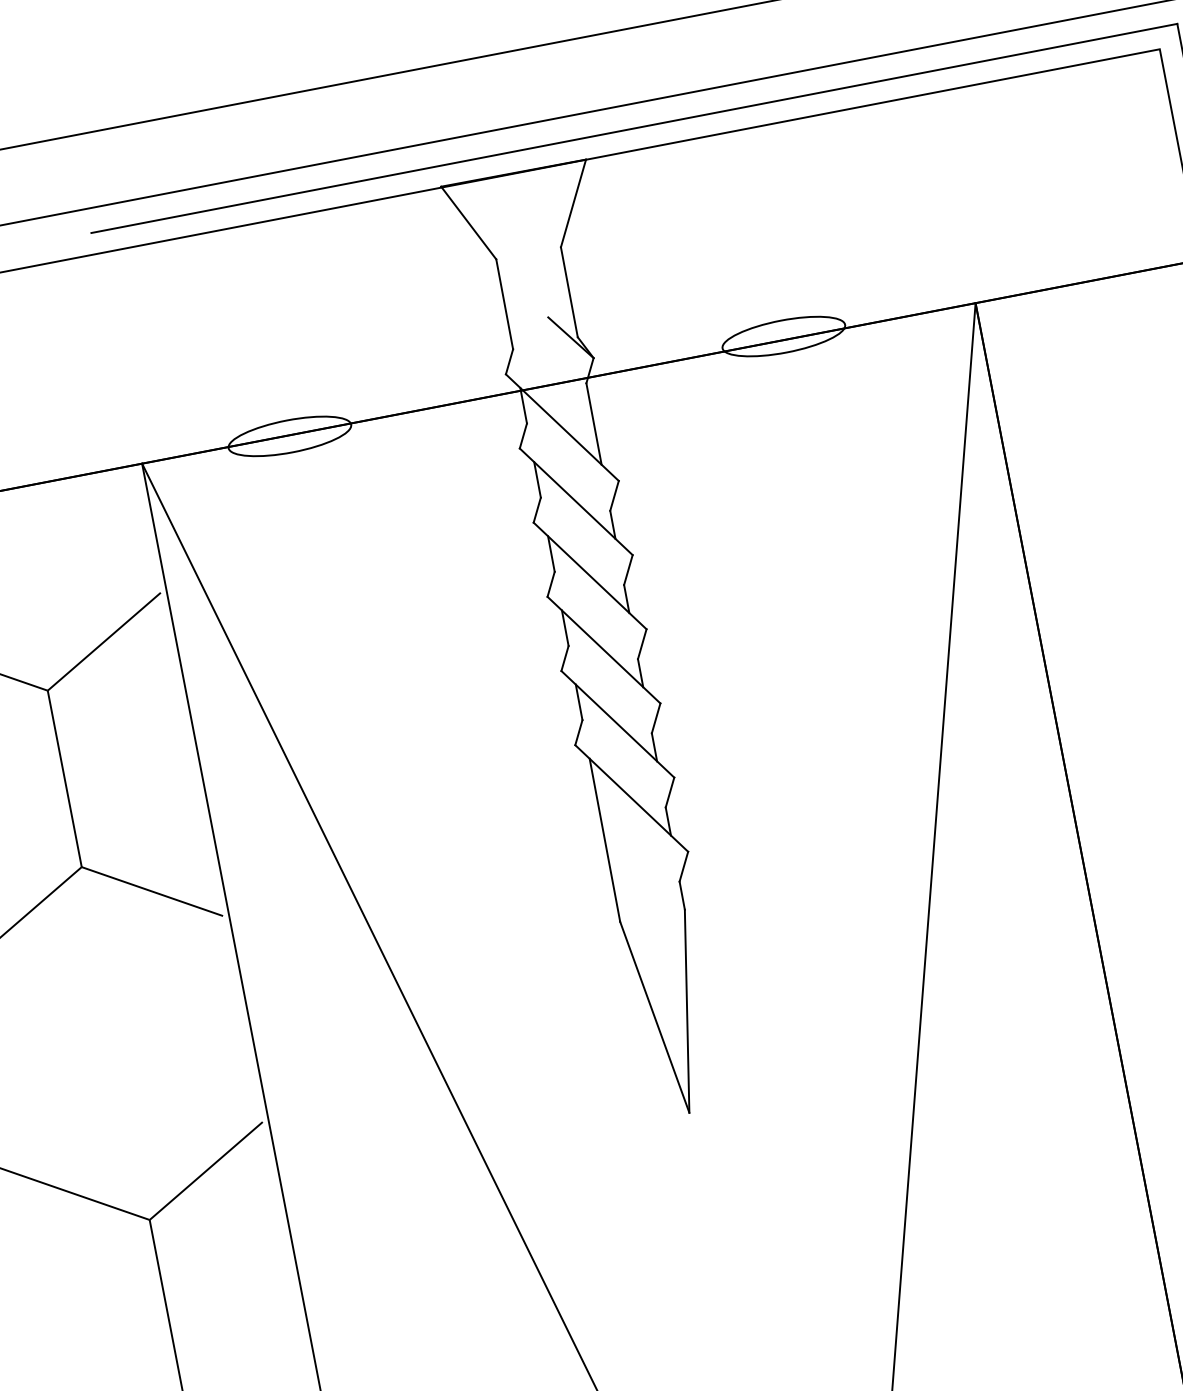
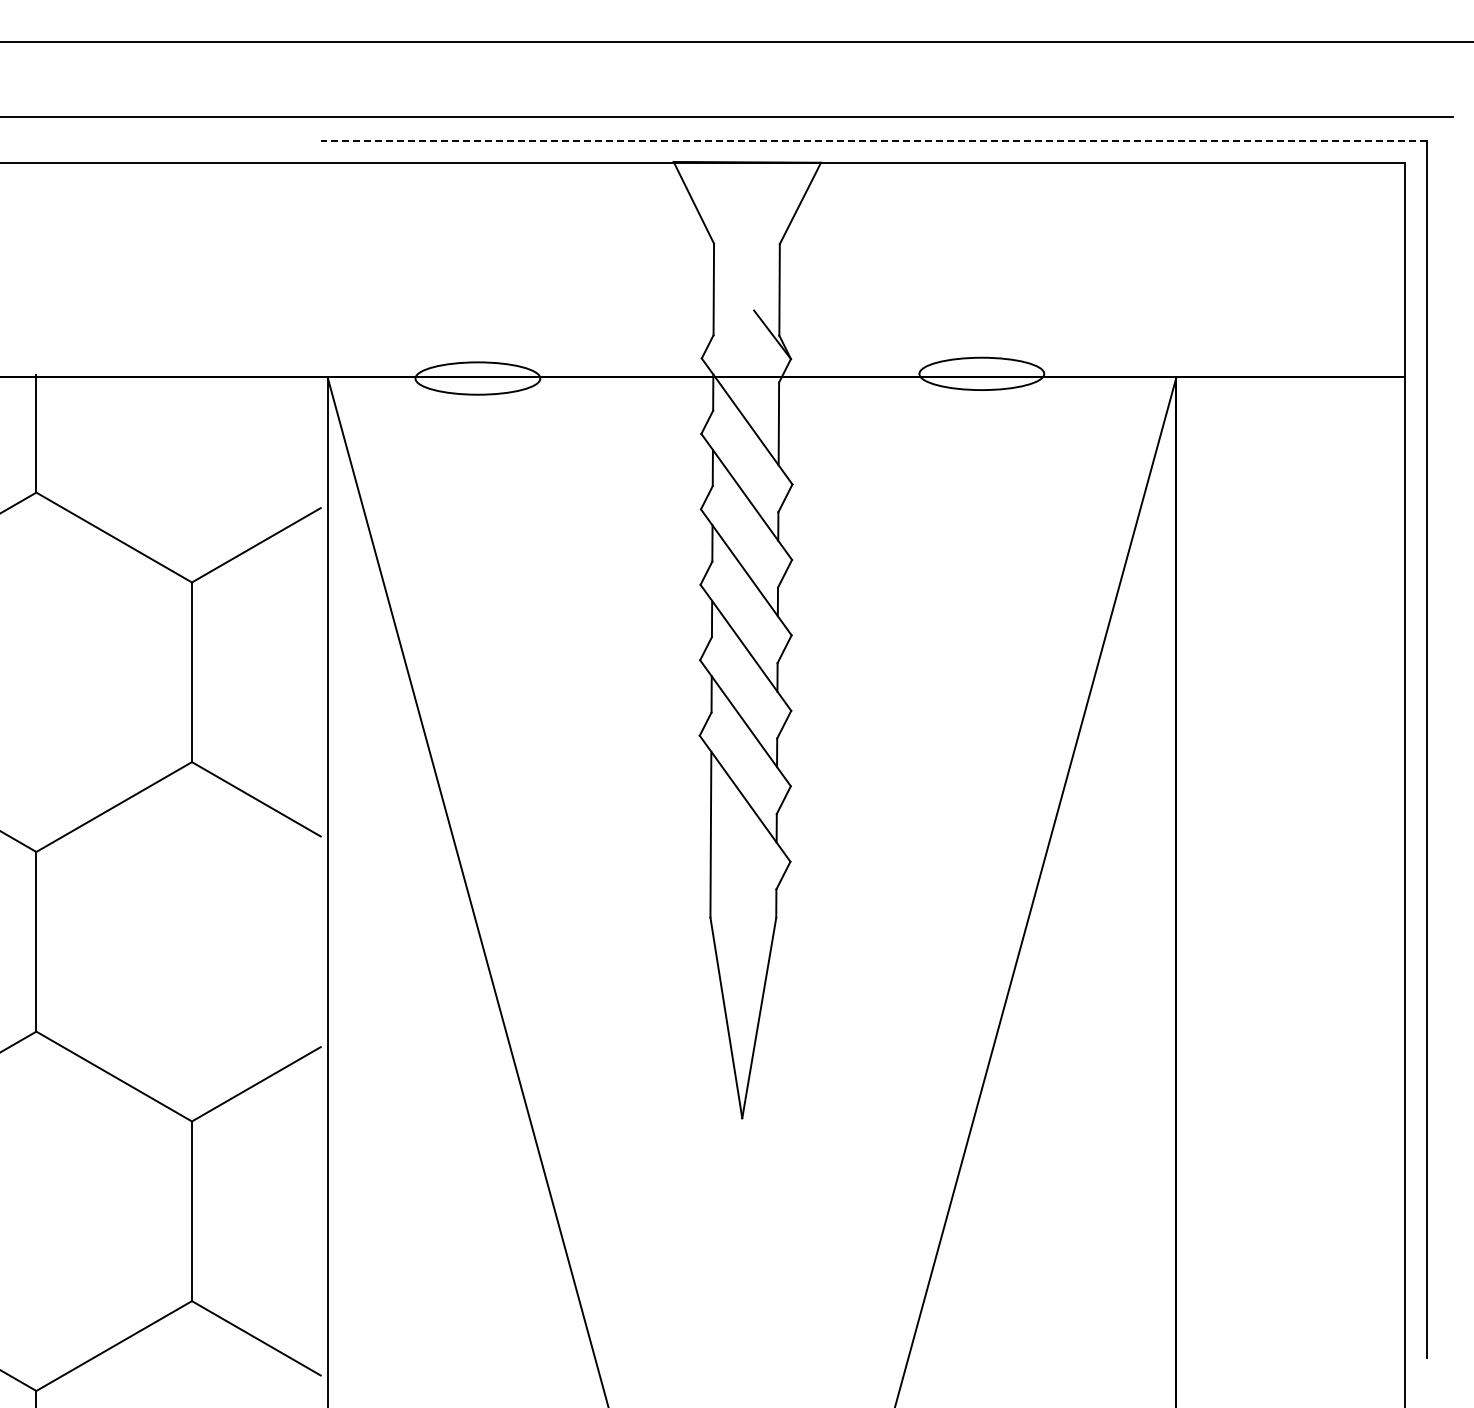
line: (634, 128) -> (874, 141), solid -> dashed

